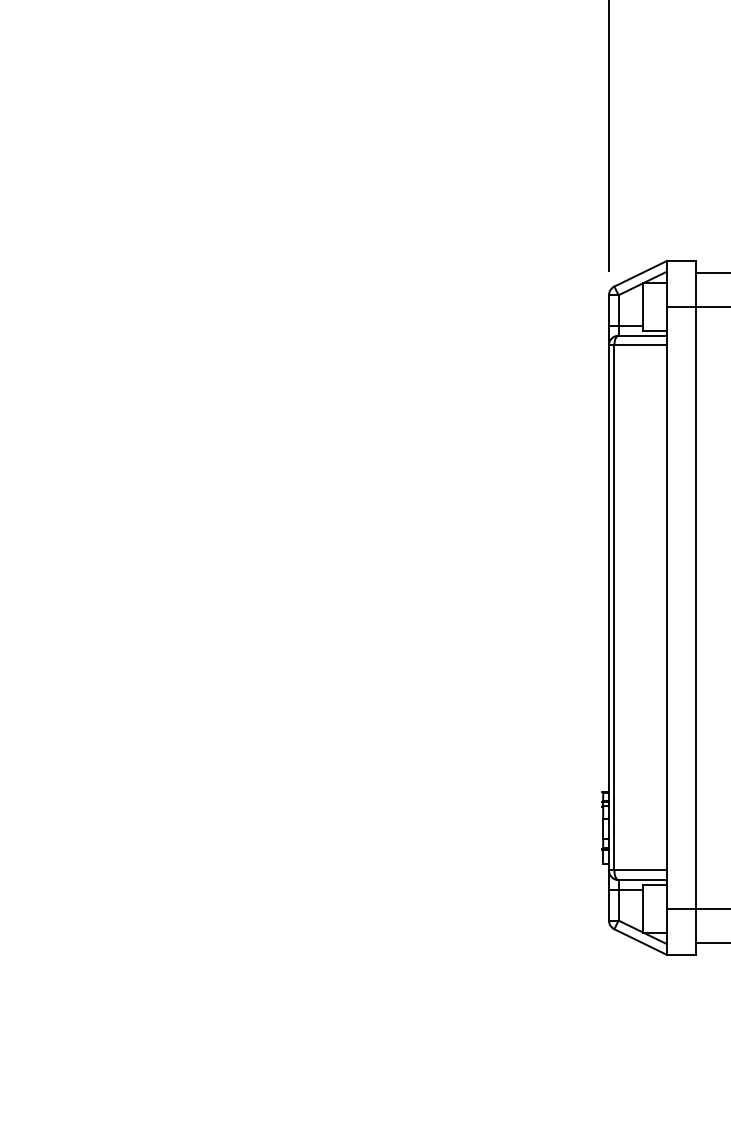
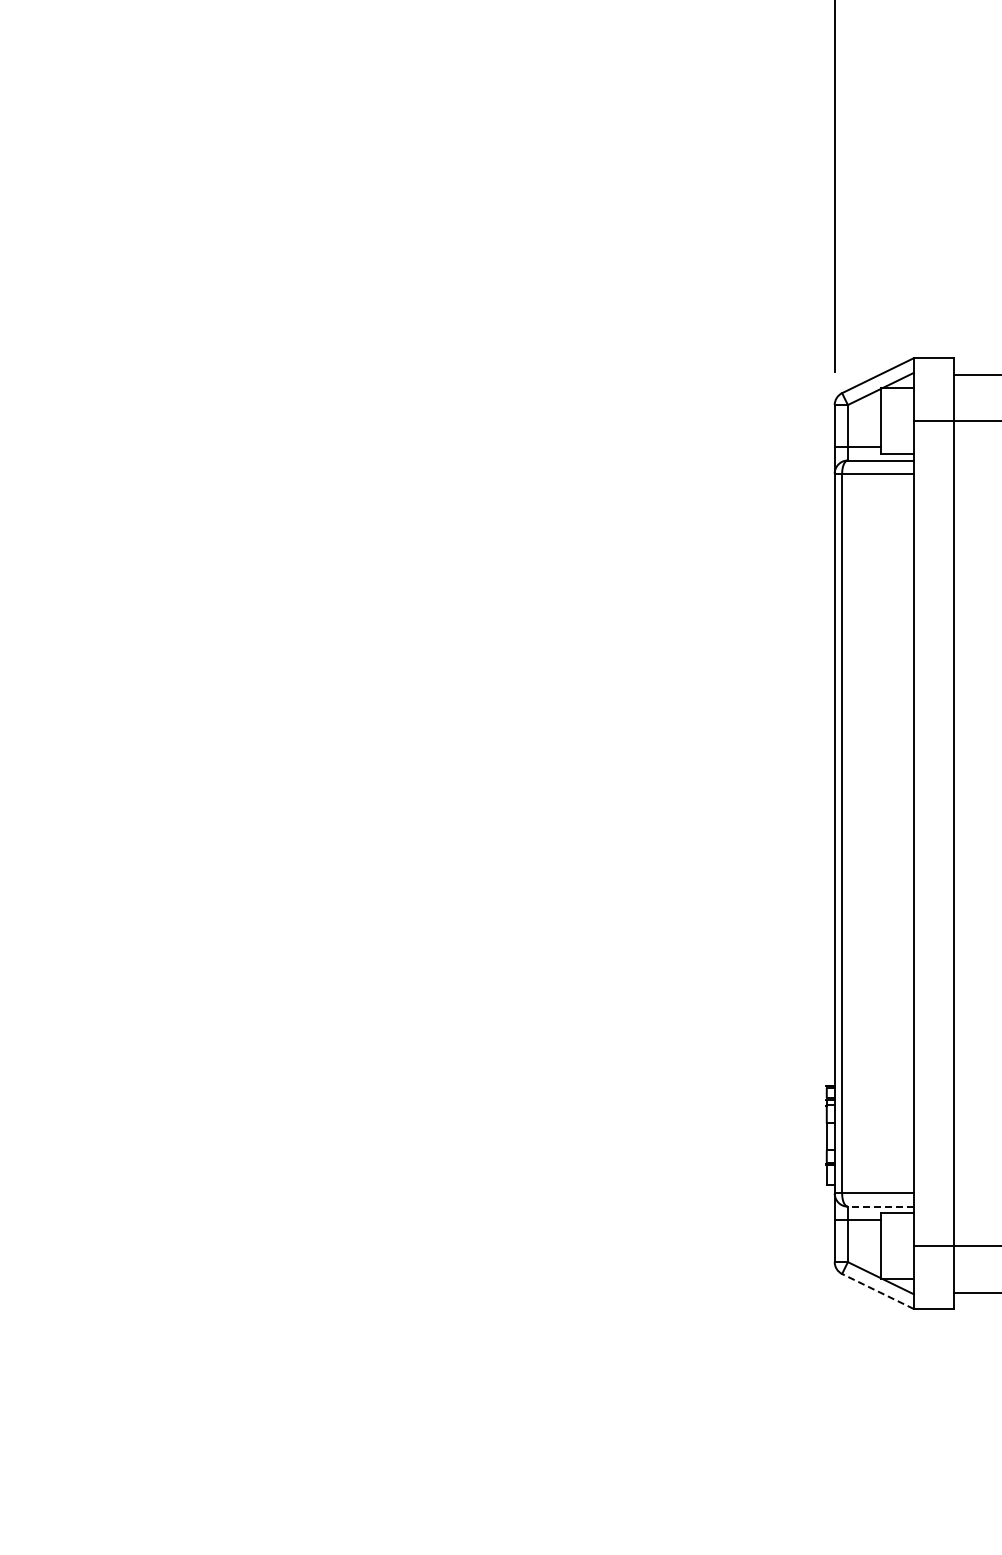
line: (642, 879) -> (880, 1206), solid -> dashed
line: (640, 942) -> (878, 1291), solid -> dashed

